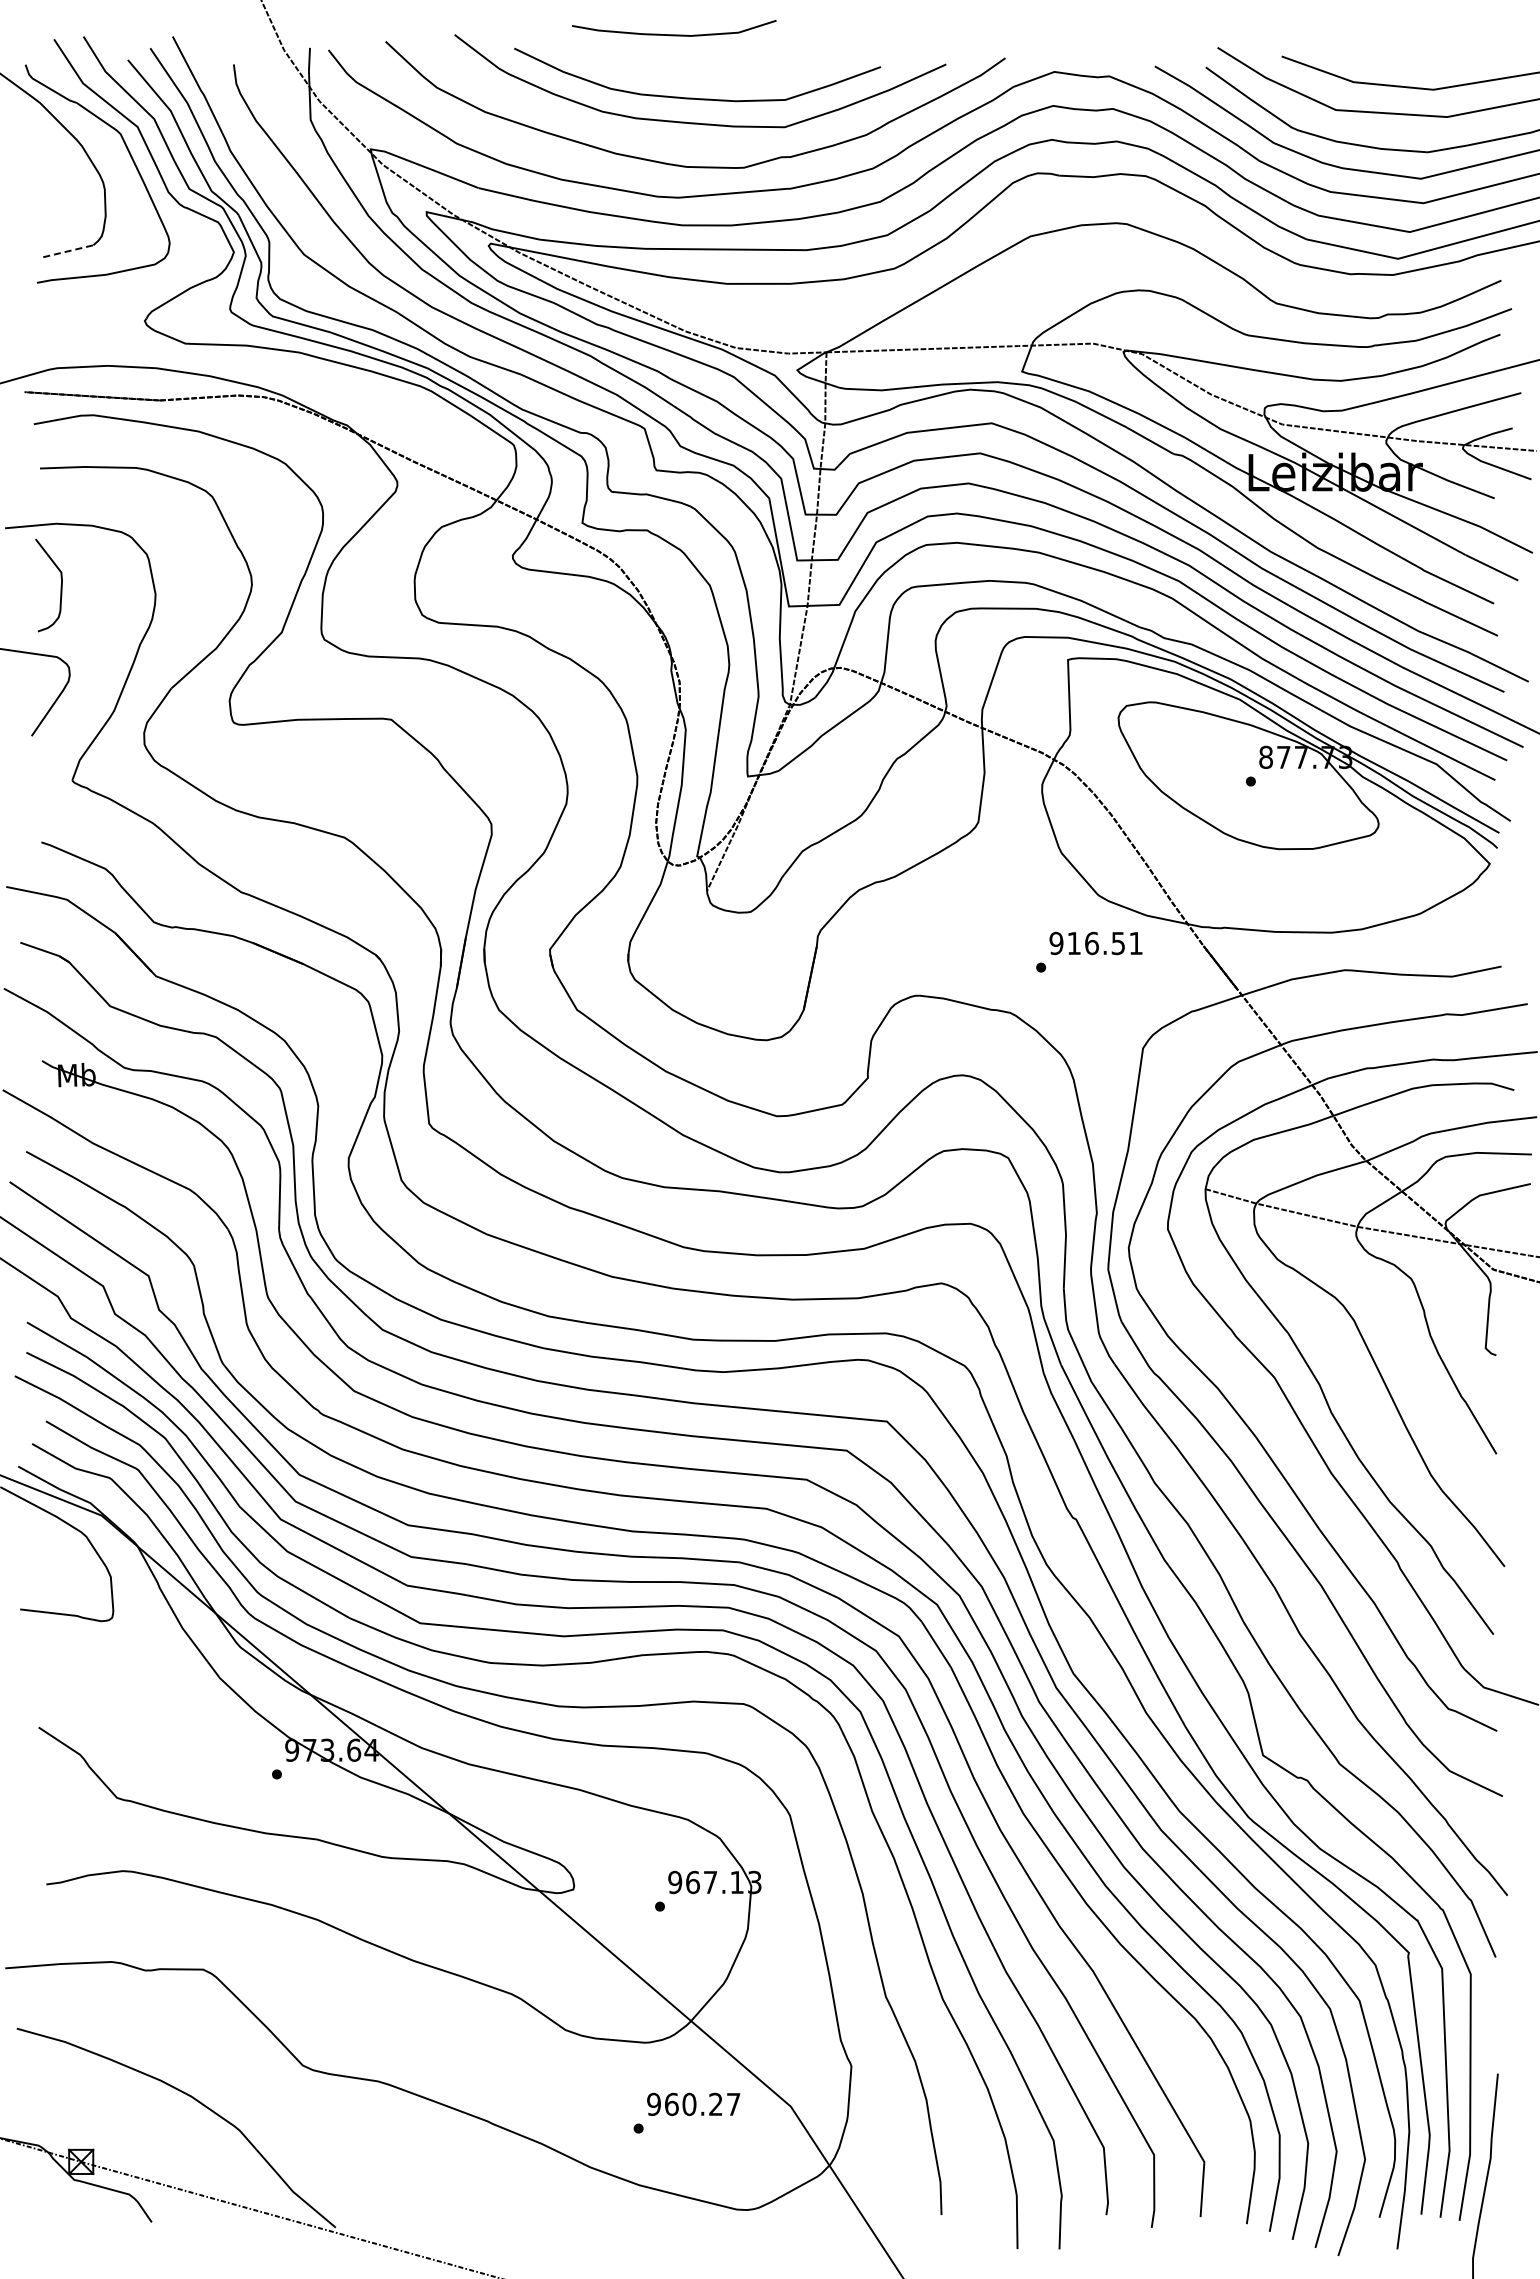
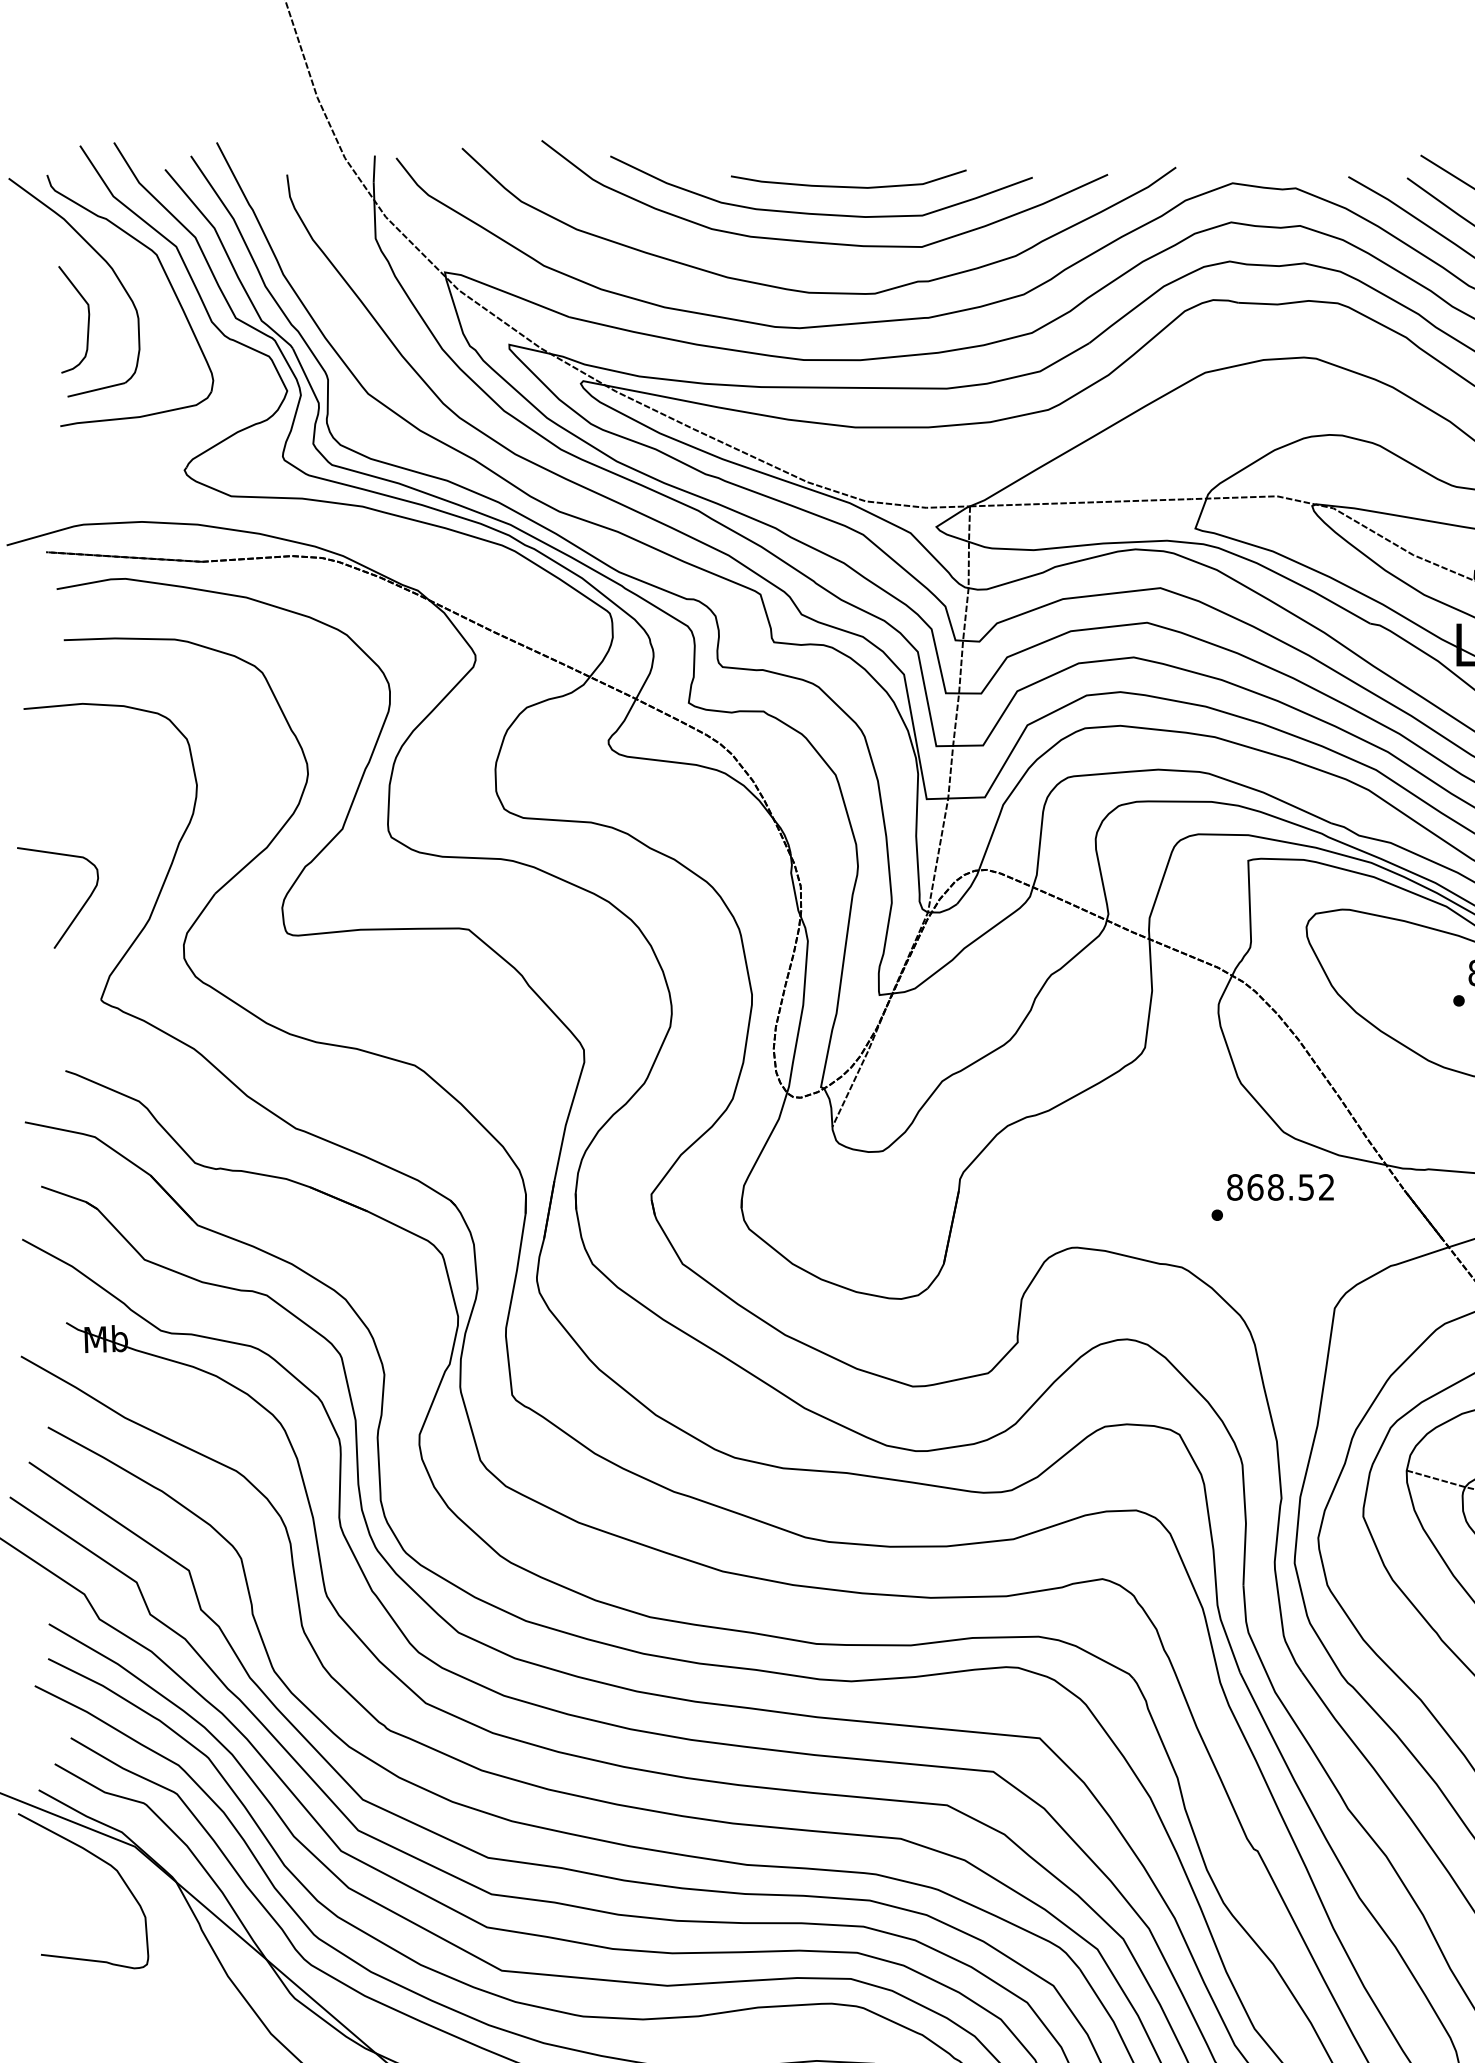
curve: (674, 34) -> (849, 186), moved
line: (68, 251) -> (96, 390), dashed -> solid
curve: (60, 585) -> (87, 319), moved
text: (1095, 943) -> (1279, 1187), 916.51 -> 868.52

